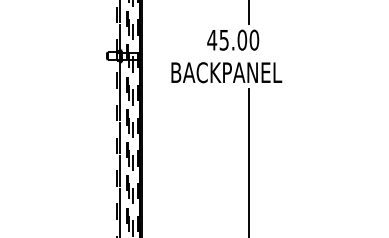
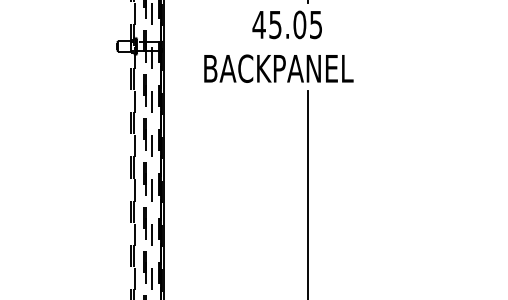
text: (254, 39) -> (316, 23), 45.00 -> 45.05

